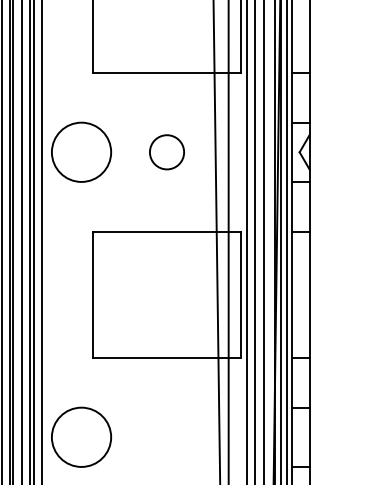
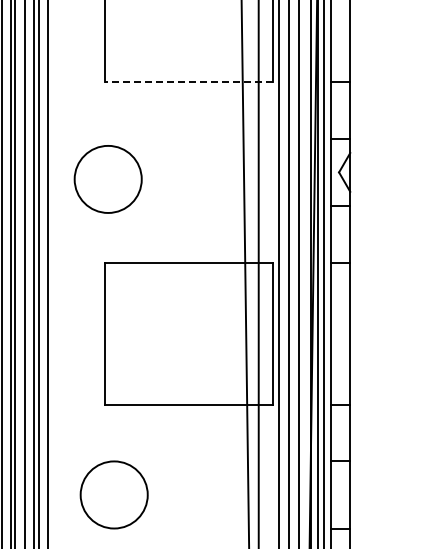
line: (166, 72) -> (188, 82), solid -> dashed
circle: (80, 152) -> (107, 179), moved
circle: (166, 152) -> (188, 172), removed
circle: (80, 436) -> (113, 494), moved

